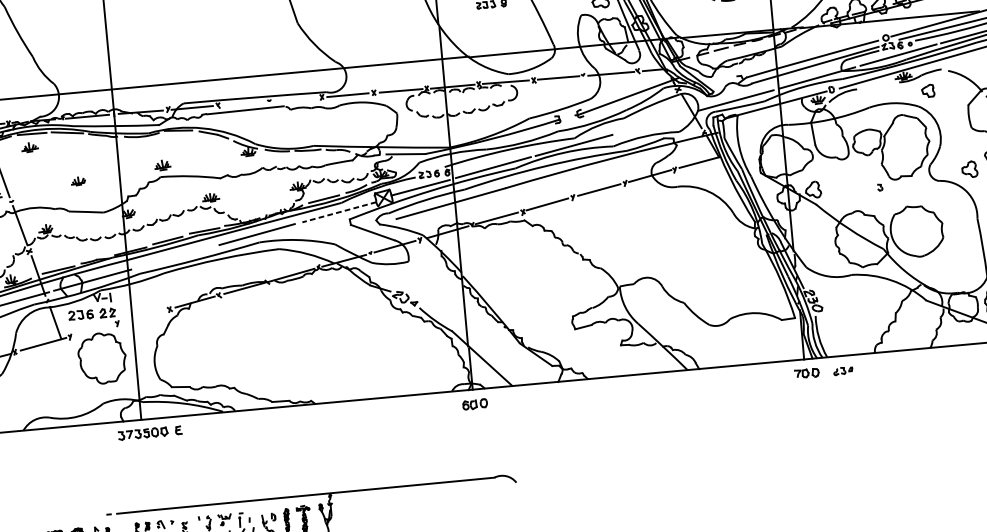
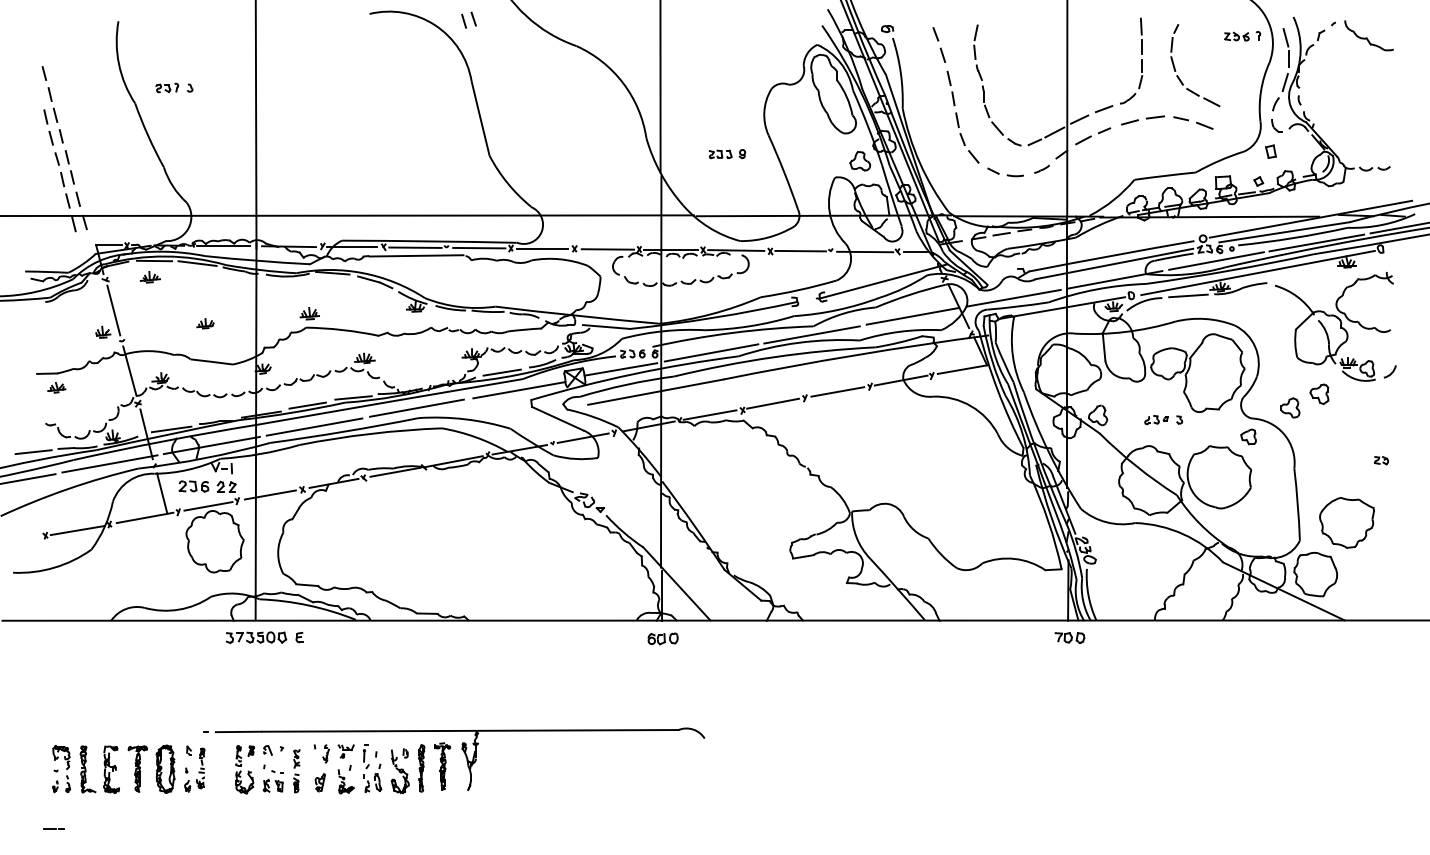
line: (878, 85) -> (1188, 295), added
part: (928, 90) -> (1248, 436), moved
line: (296, 98) -> (479, 247), added
line: (244, 103) -> (415, 247), added
line: (654, 122) -> (912, 315), added
line: (339, 212) -> (519, 390), dashed -> solid
line: (174, 257) -> (314, 426), added
line: (143, 315) -> (269, 494), added
line: (94, 330) -> (208, 506), added
part: (843, 371) -> (1156, 420), moved

